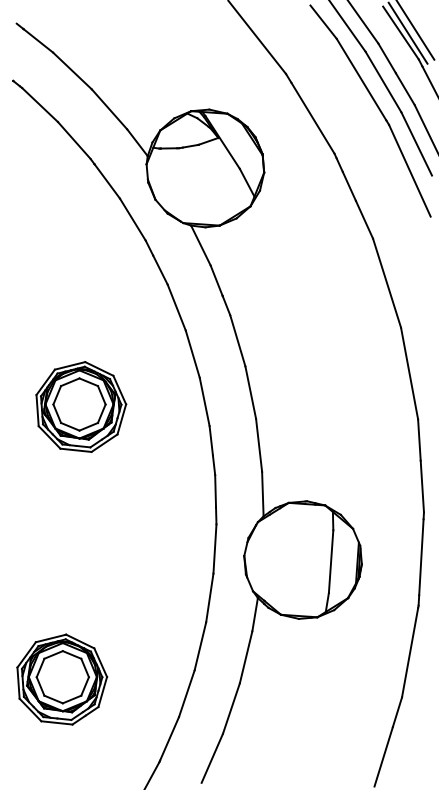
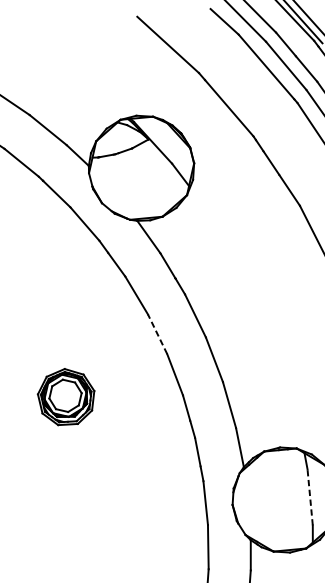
line: (192, 354) -> (157, 334), solid -> dashed
part: (81, 406) -> (66, 396), size x0.7
line: (331, 561) -> (310, 497), solid -> dashed

